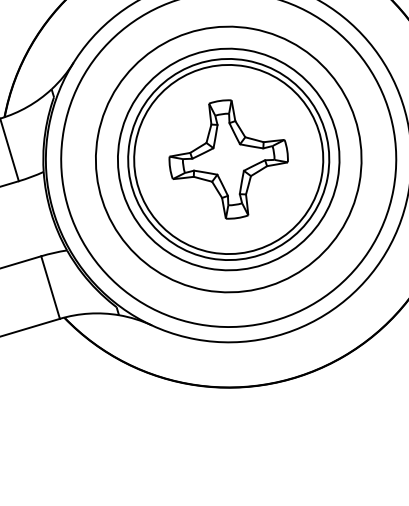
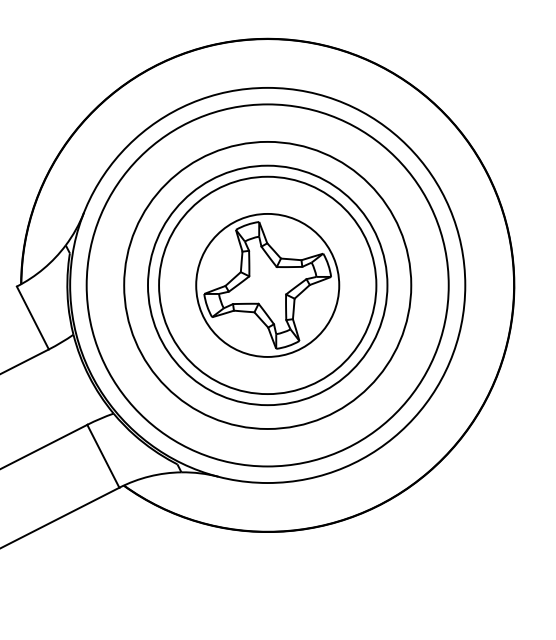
circle: (228, 159) -> (267, 285), size x0.7

